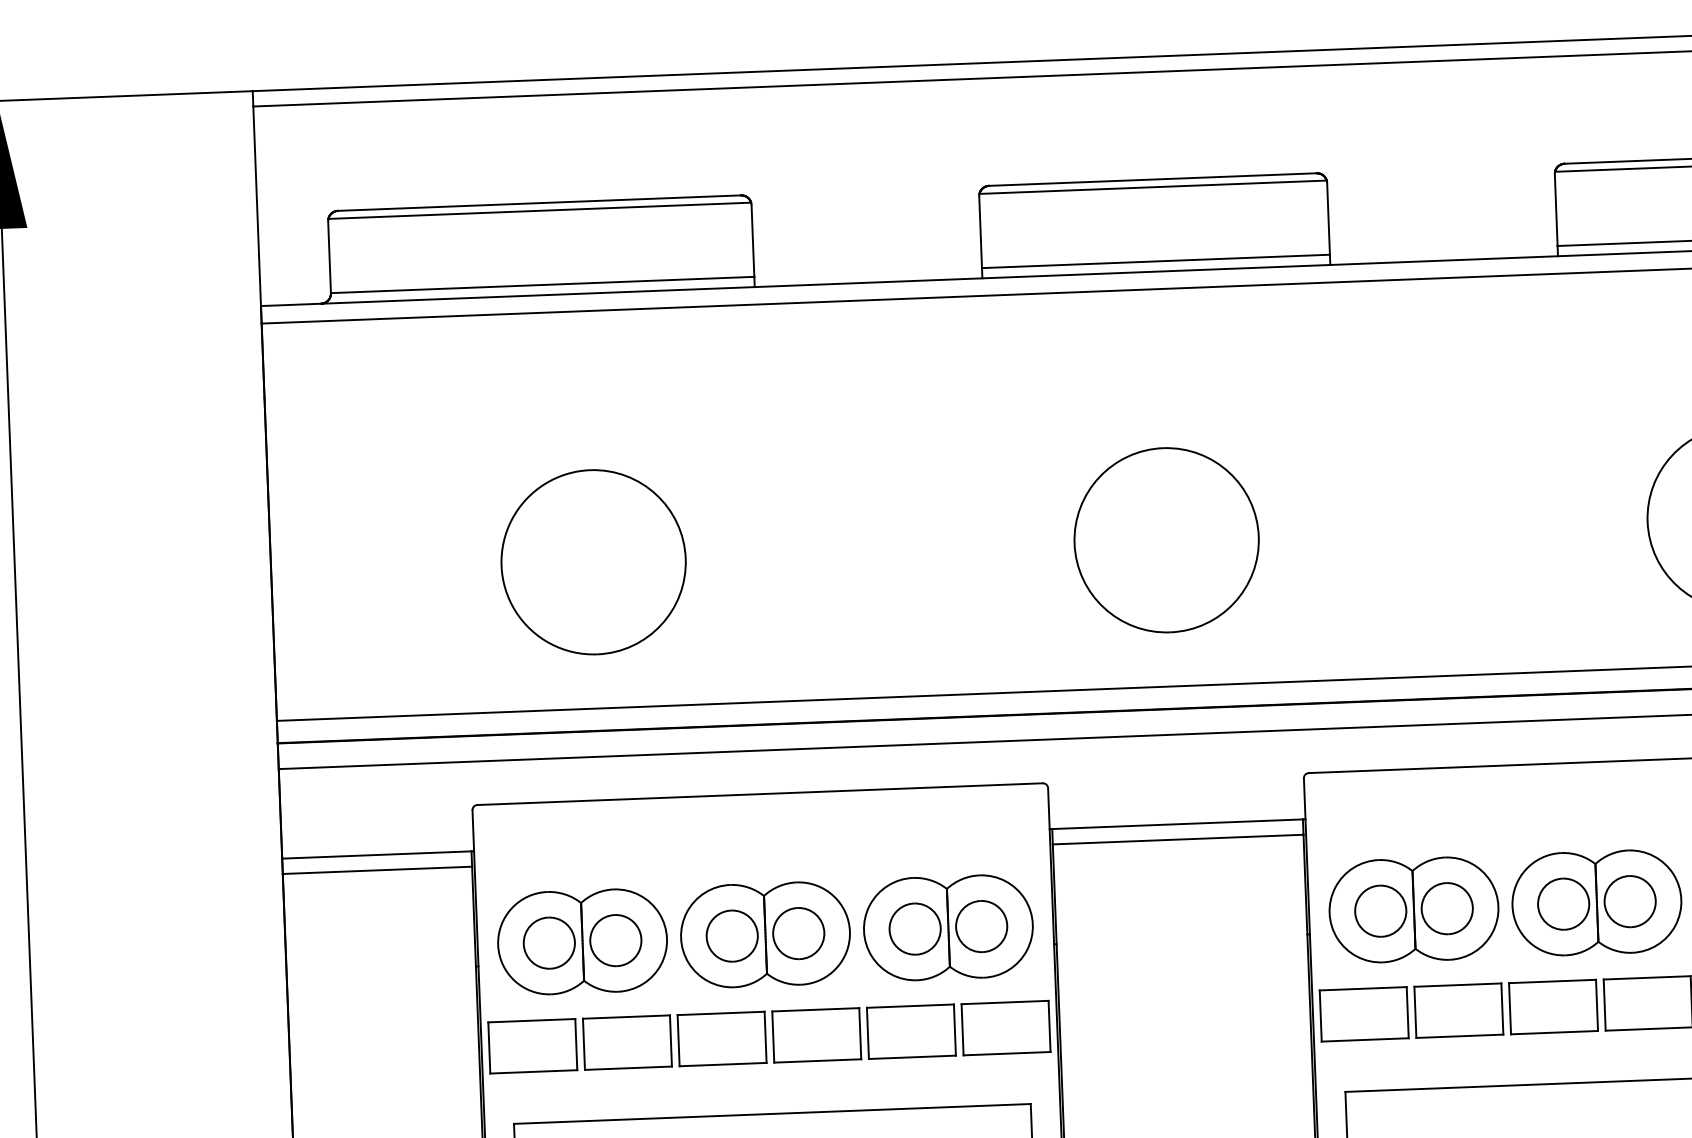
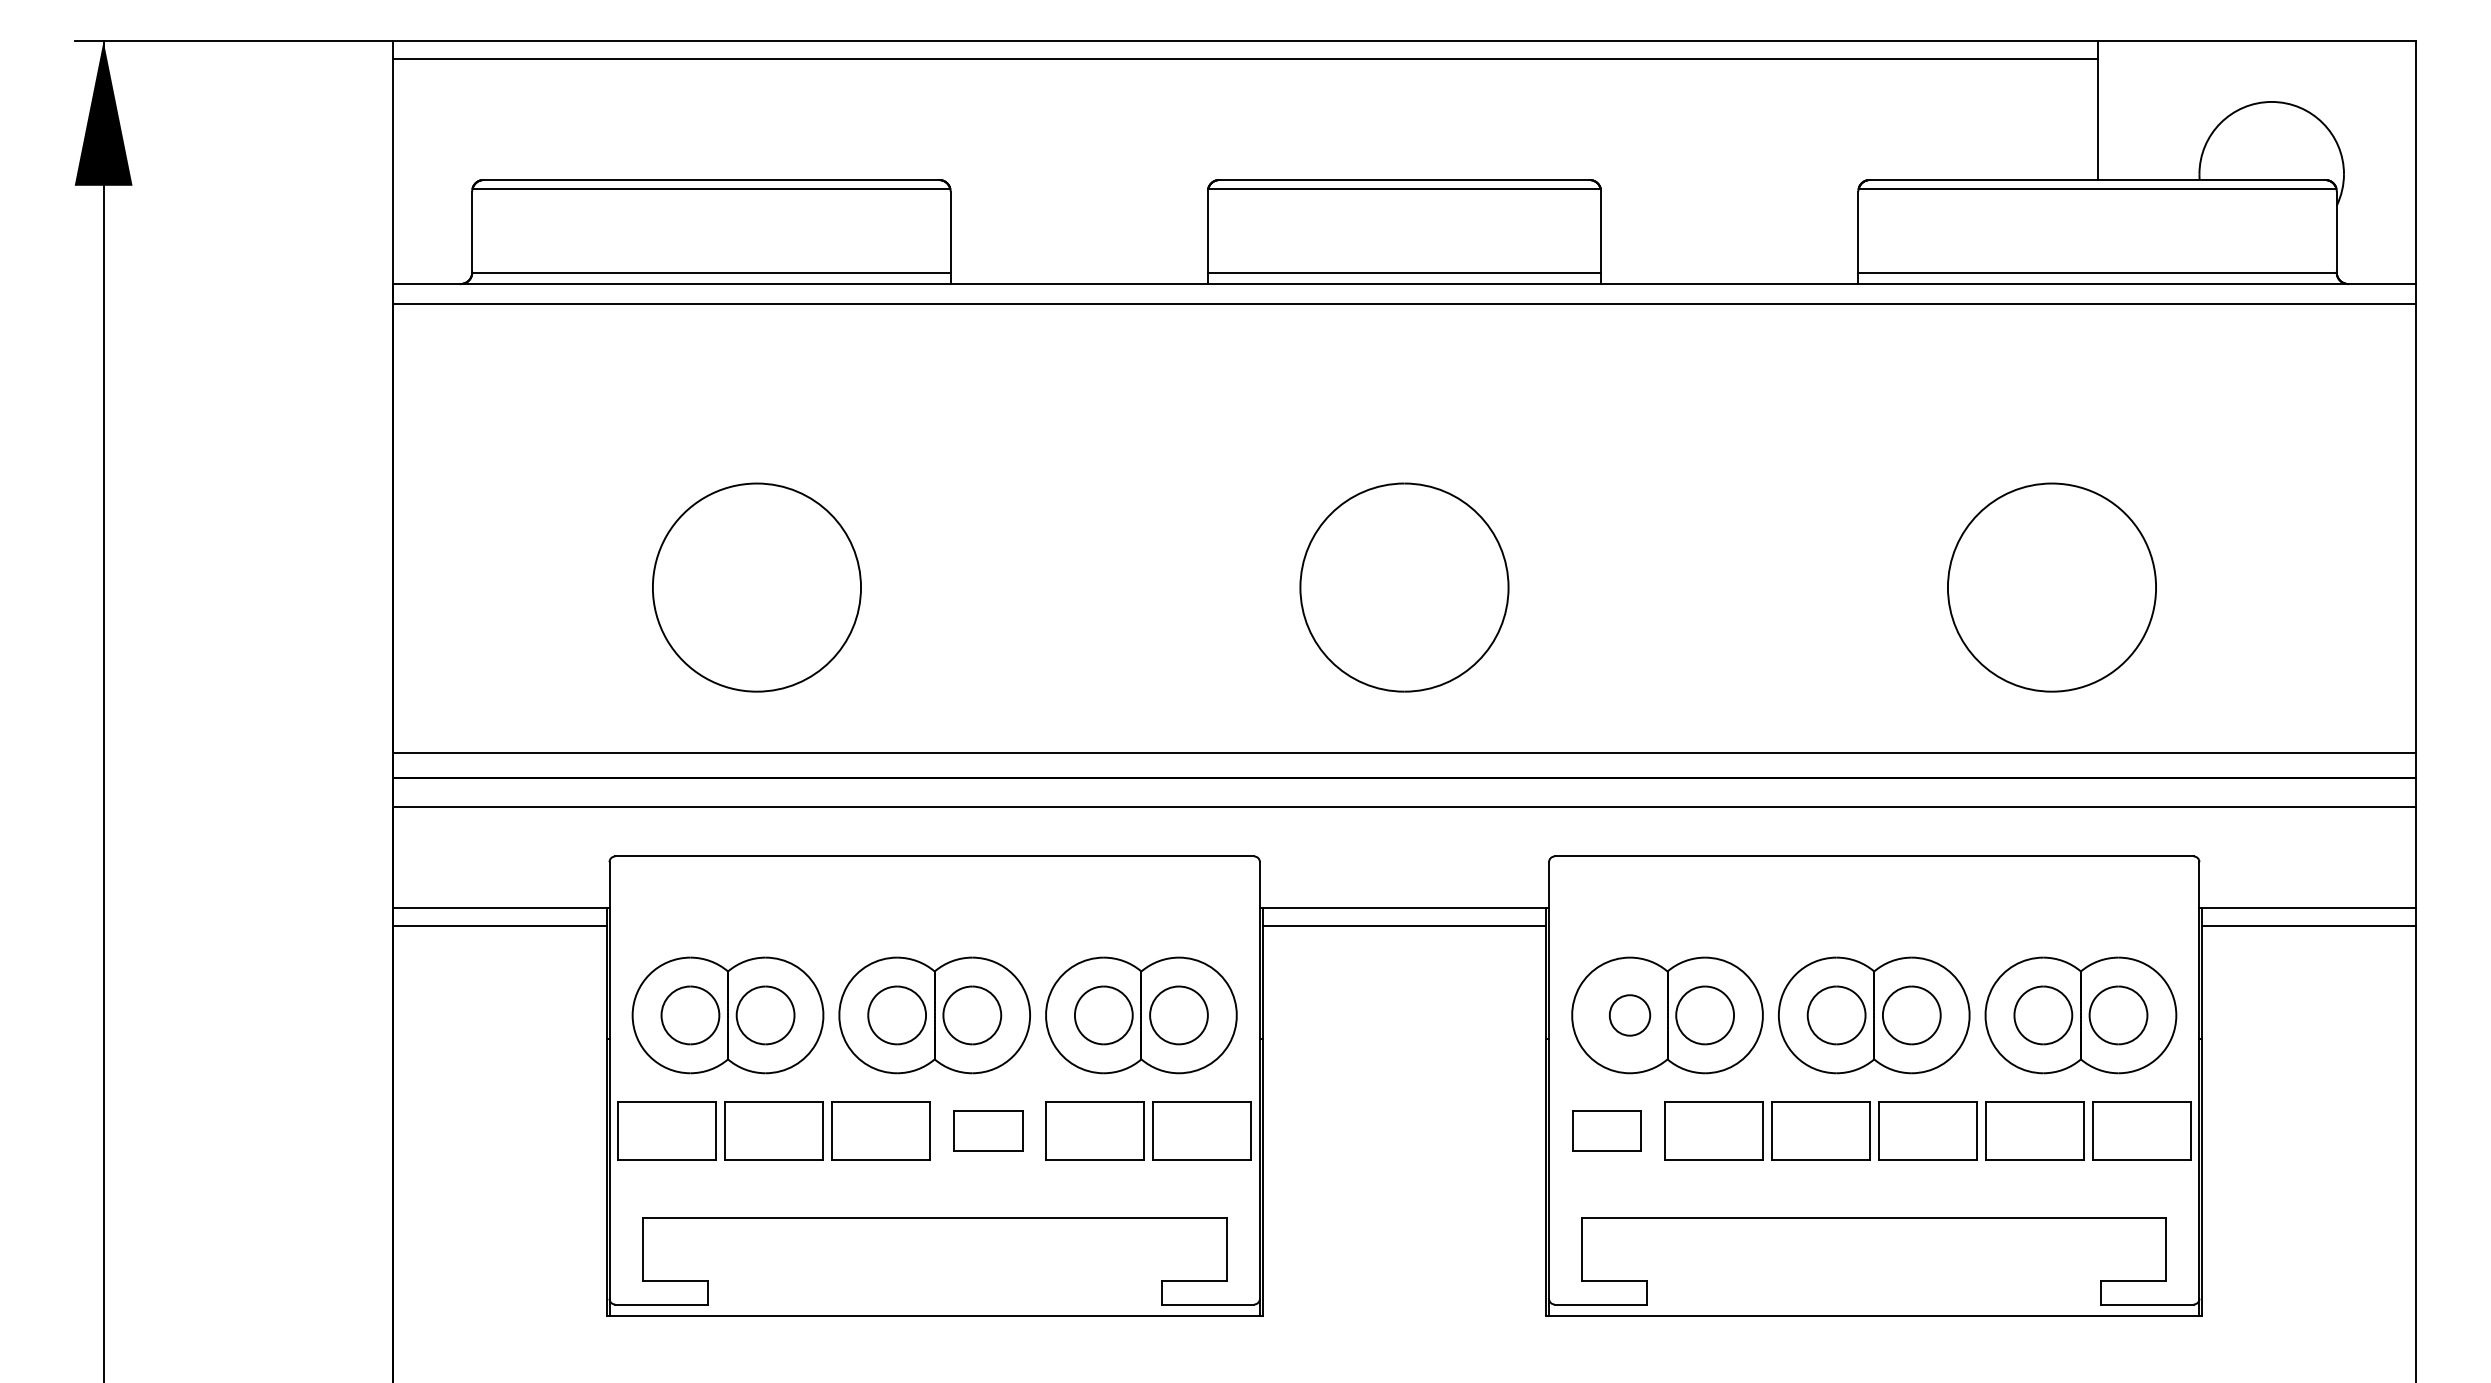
part: (1380, 911) -> (1629, 1015), size x0.7
part: (1363, 1013) -> (1606, 1130), size x0.7
part: (816, 1034) -> (987, 1130), size x0.7

